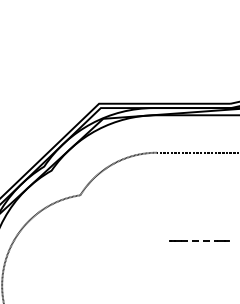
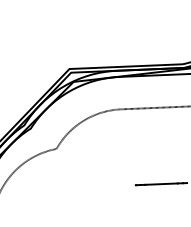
line: (199, 241) -> (161, 184), dashed -> solid

